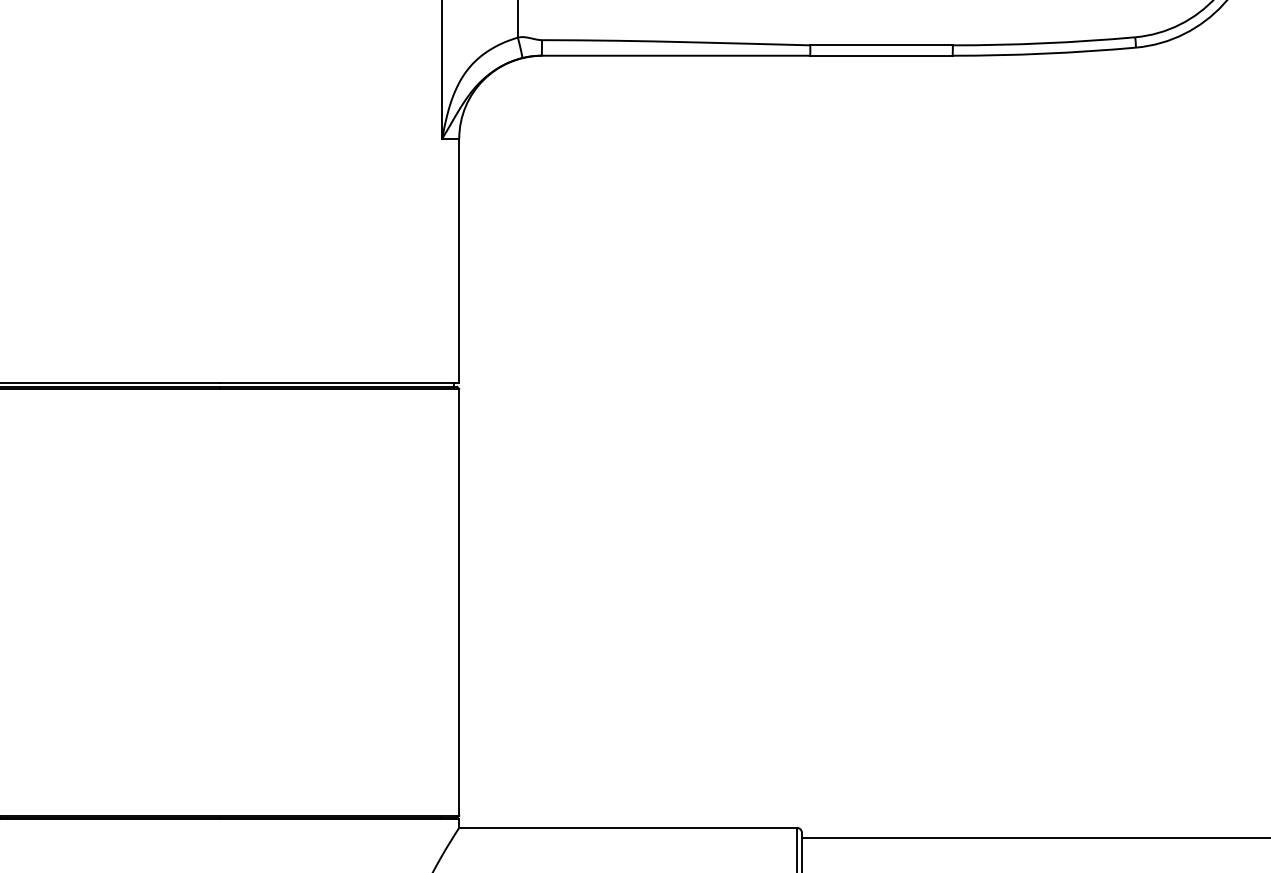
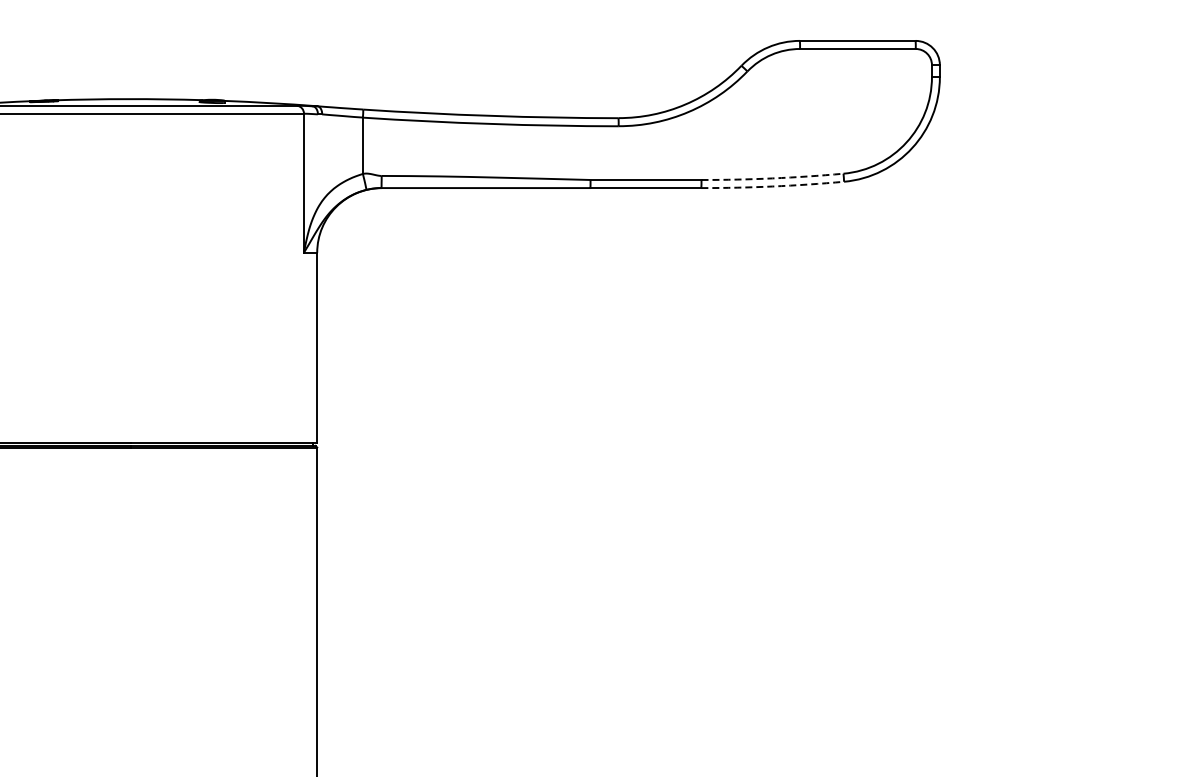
arc: (1044, 43) -> (772, 178), solid -> dashed
arc: (1044, 53) -> (772, 186), solid -> dashed

